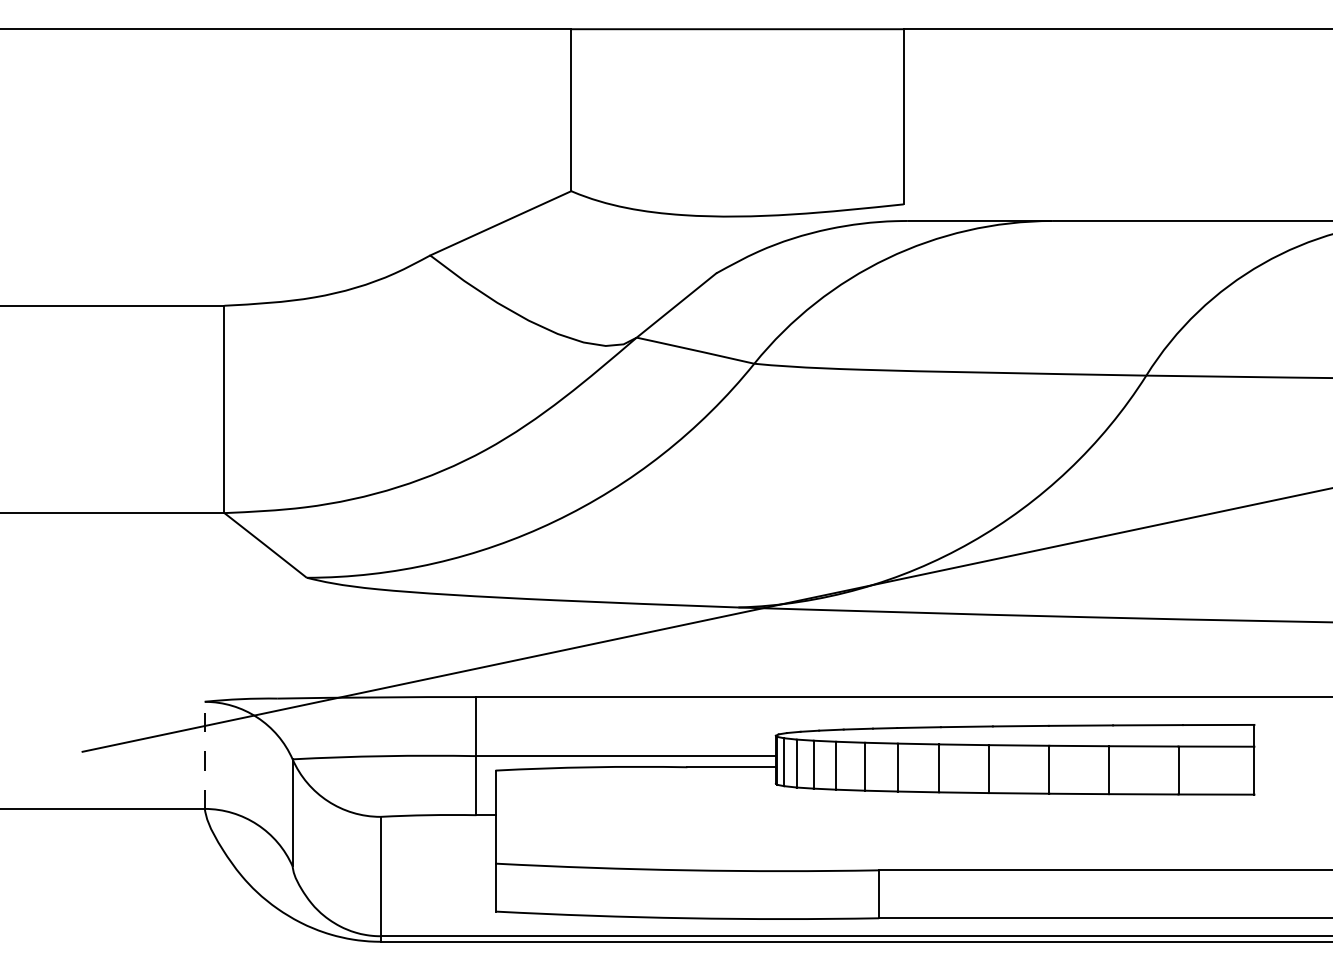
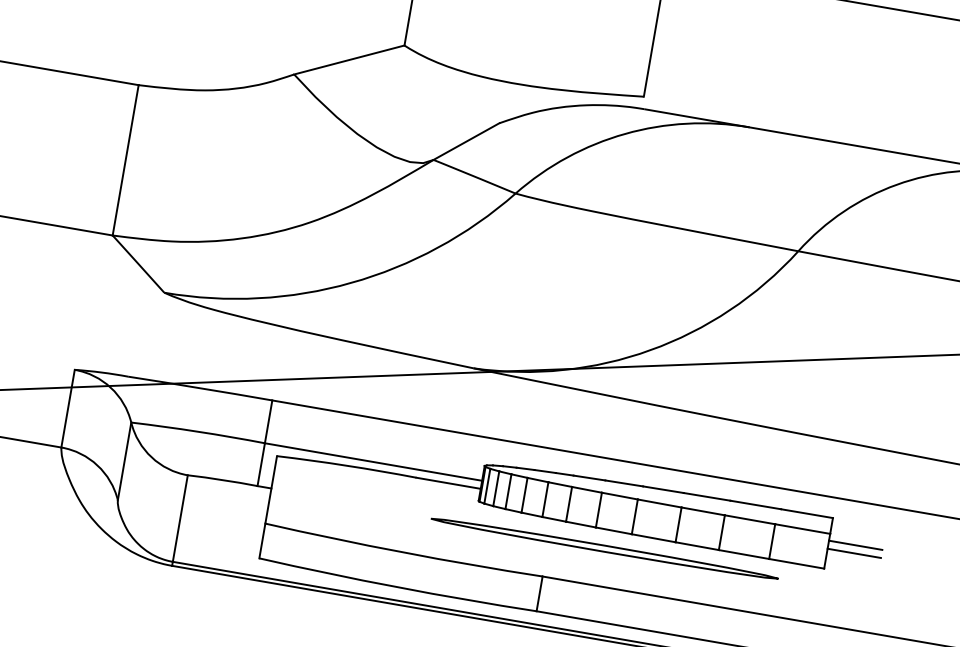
line: (204, 755) -> (67, 408), dashed -> solid
line: (1290, 756) -> (855, 545), added
line: (1290, 767) -> (853, 553), added
part: (955, 818) -> (604, 548), added

